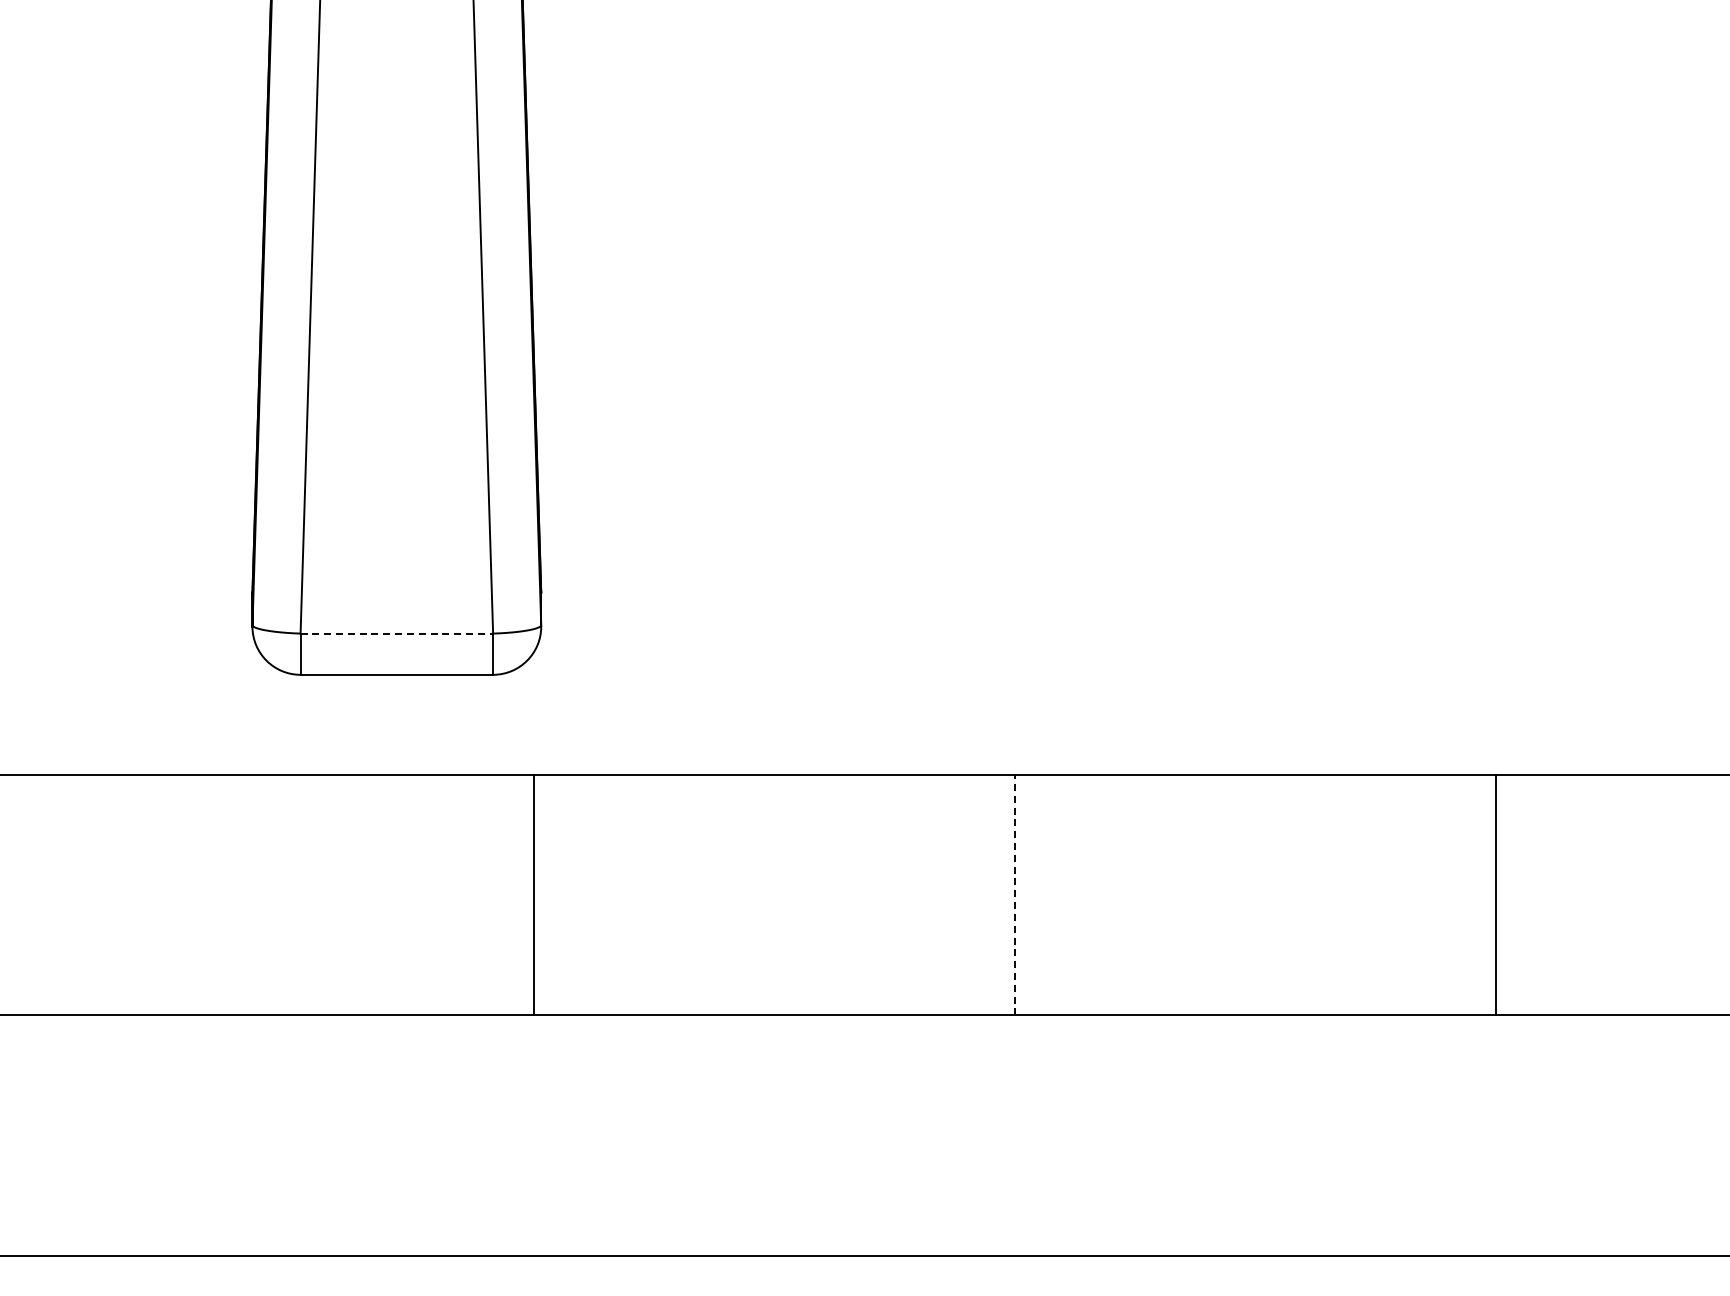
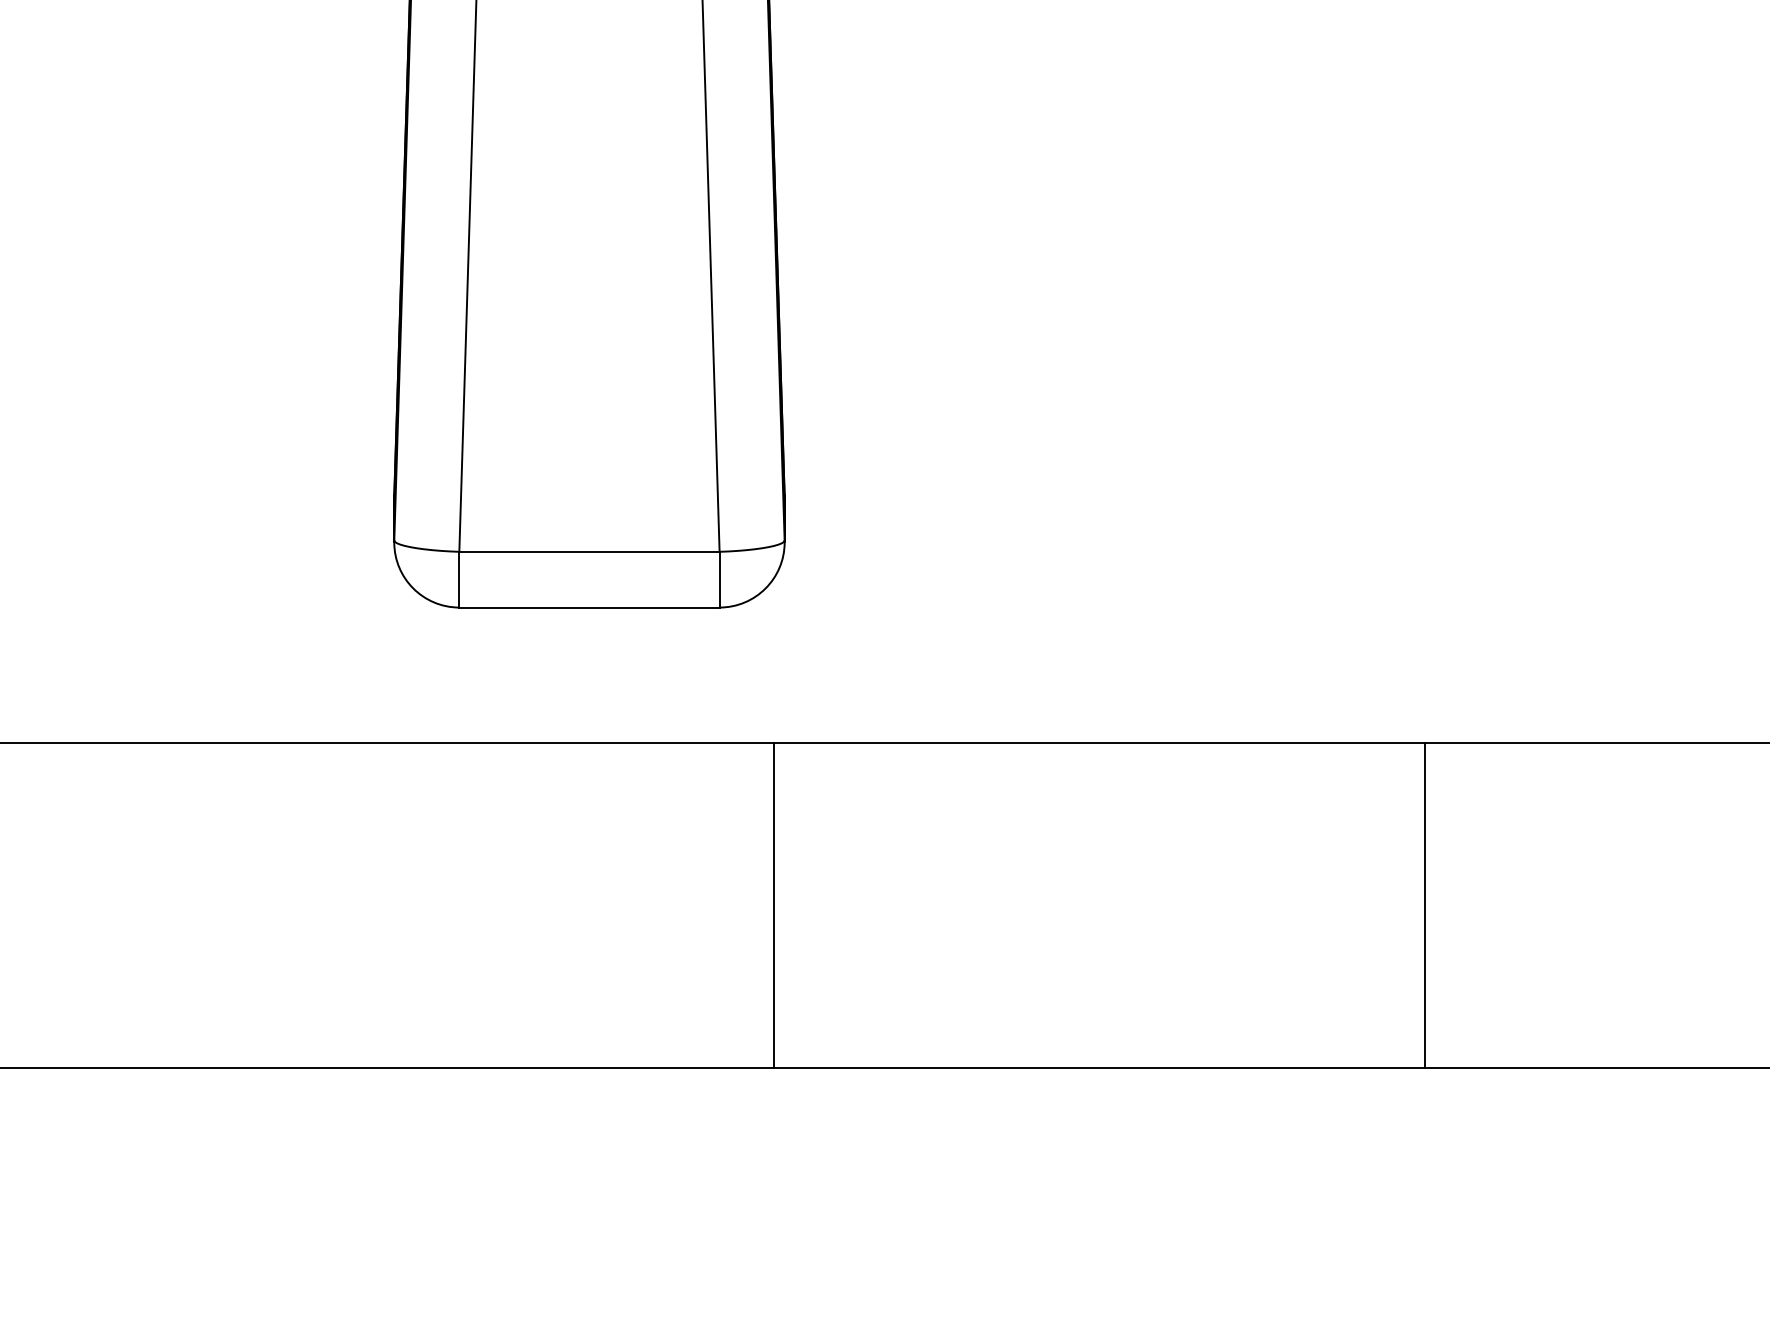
line: (397, 633) -> (590, 551), dashed -> solid
line: (1014, 894) -> (1424, 904), dashed -> solid

